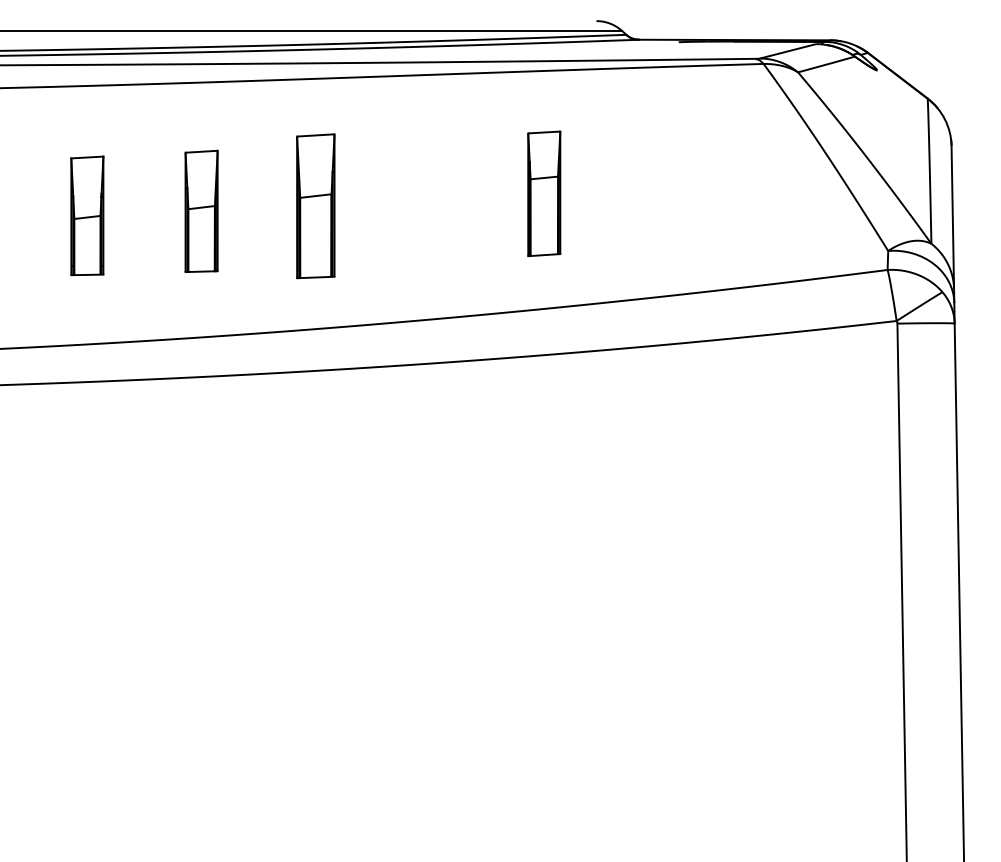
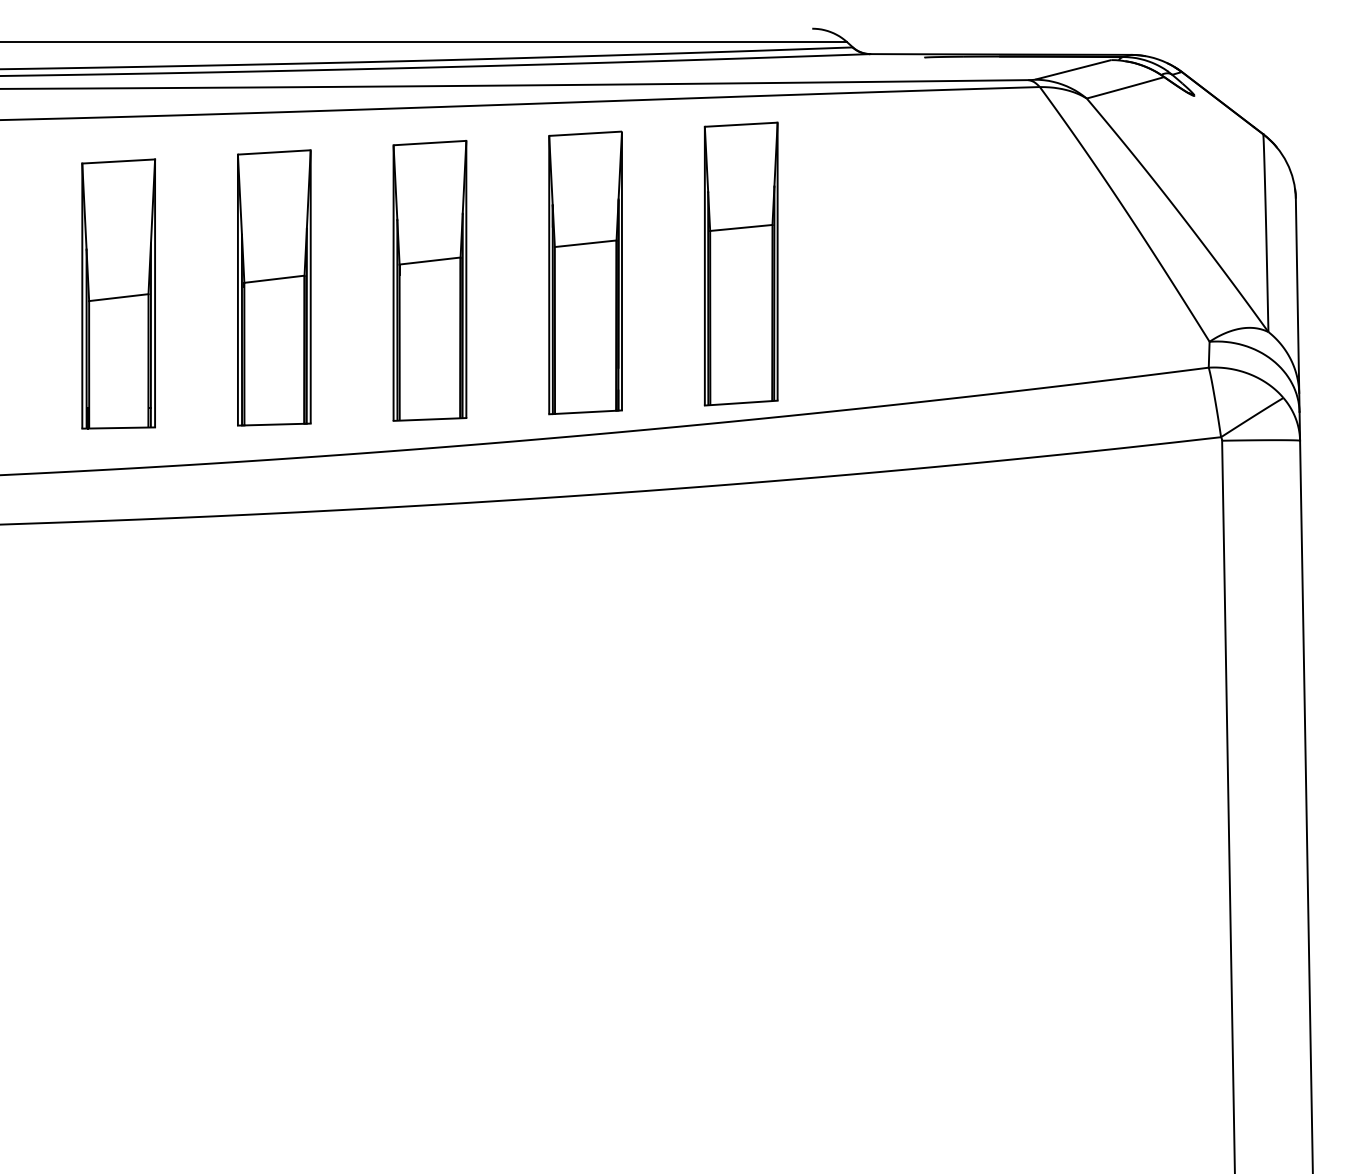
part: (543, 193) -> (740, 263), size x1.67
part: (430, 200) -> (585, 272), added
part: (315, 205) -> (429, 280), size x1.43
part: (201, 211) -> (274, 287), size x1.67
part: (87, 215) -> (118, 293), size x1.67

